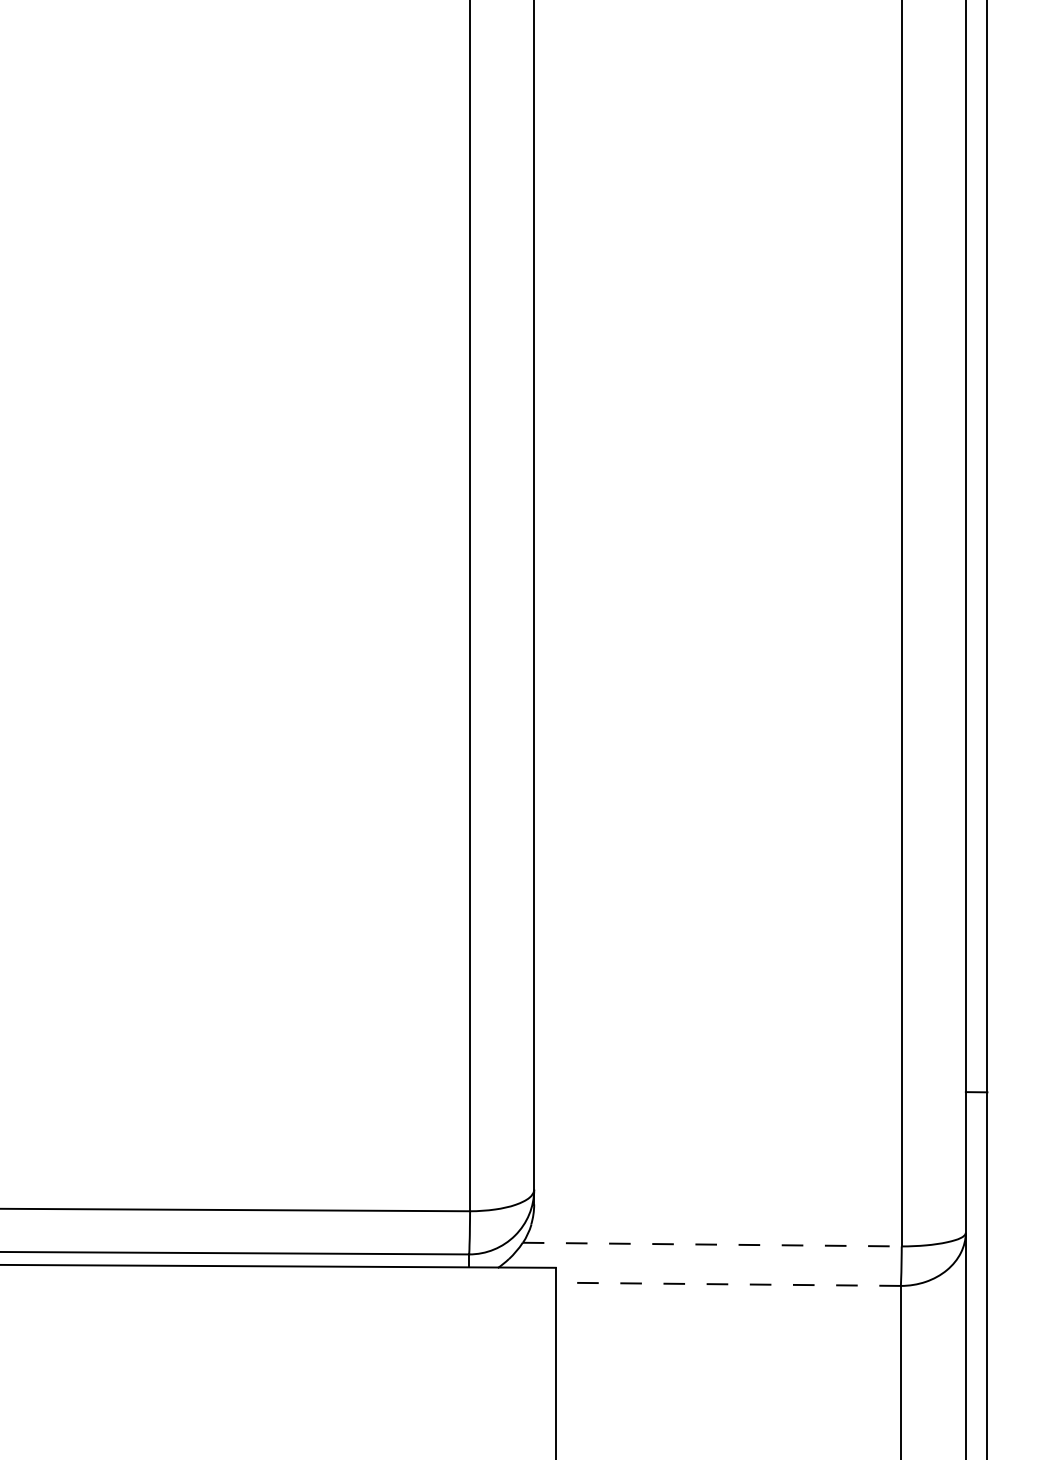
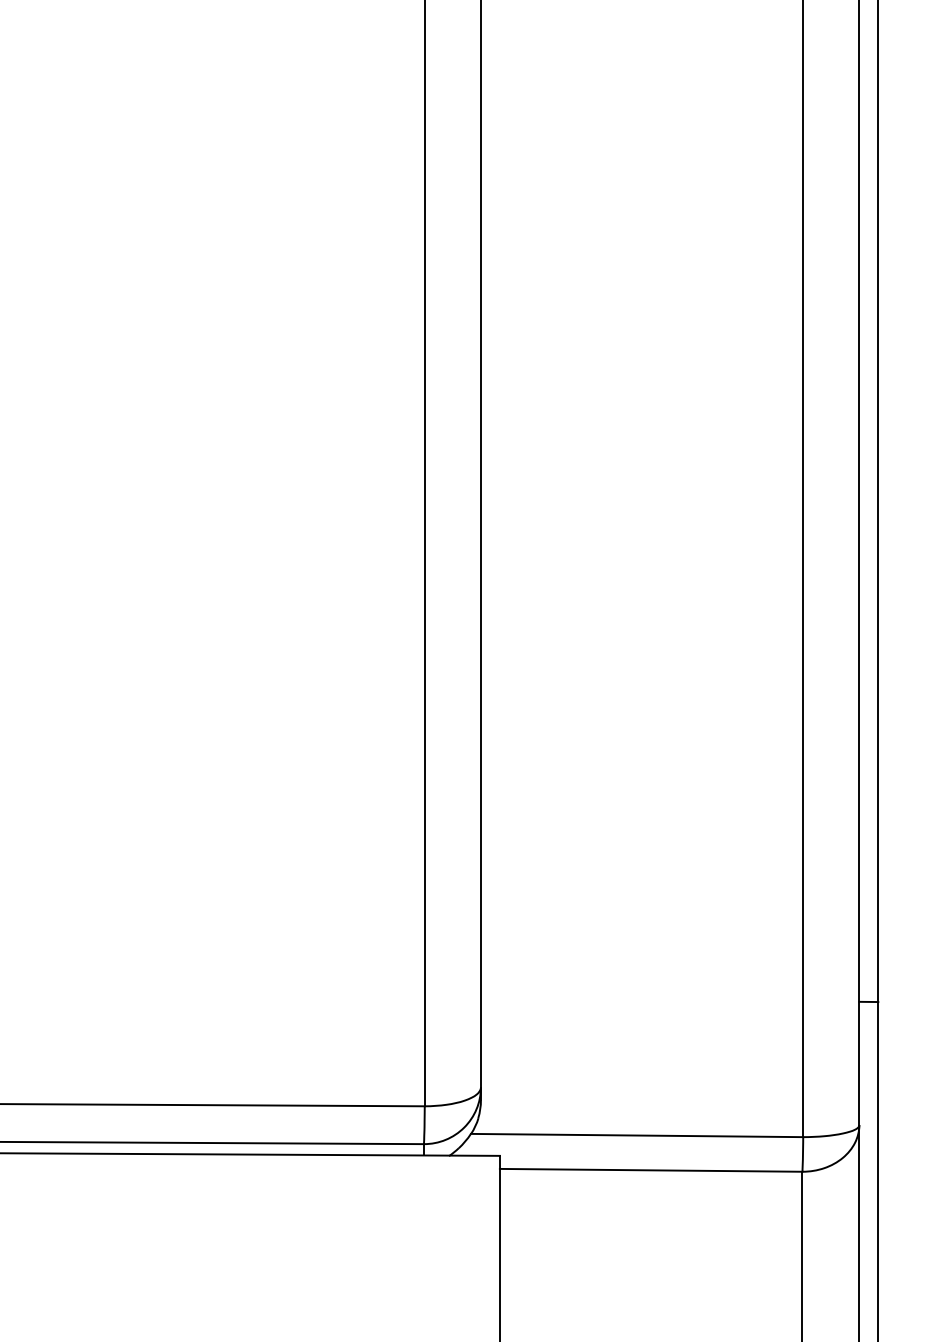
line: (712, 1244) -> (637, 1135), dashed -> solid
line: (727, 1284) -> (650, 1170), dashed -> solid

